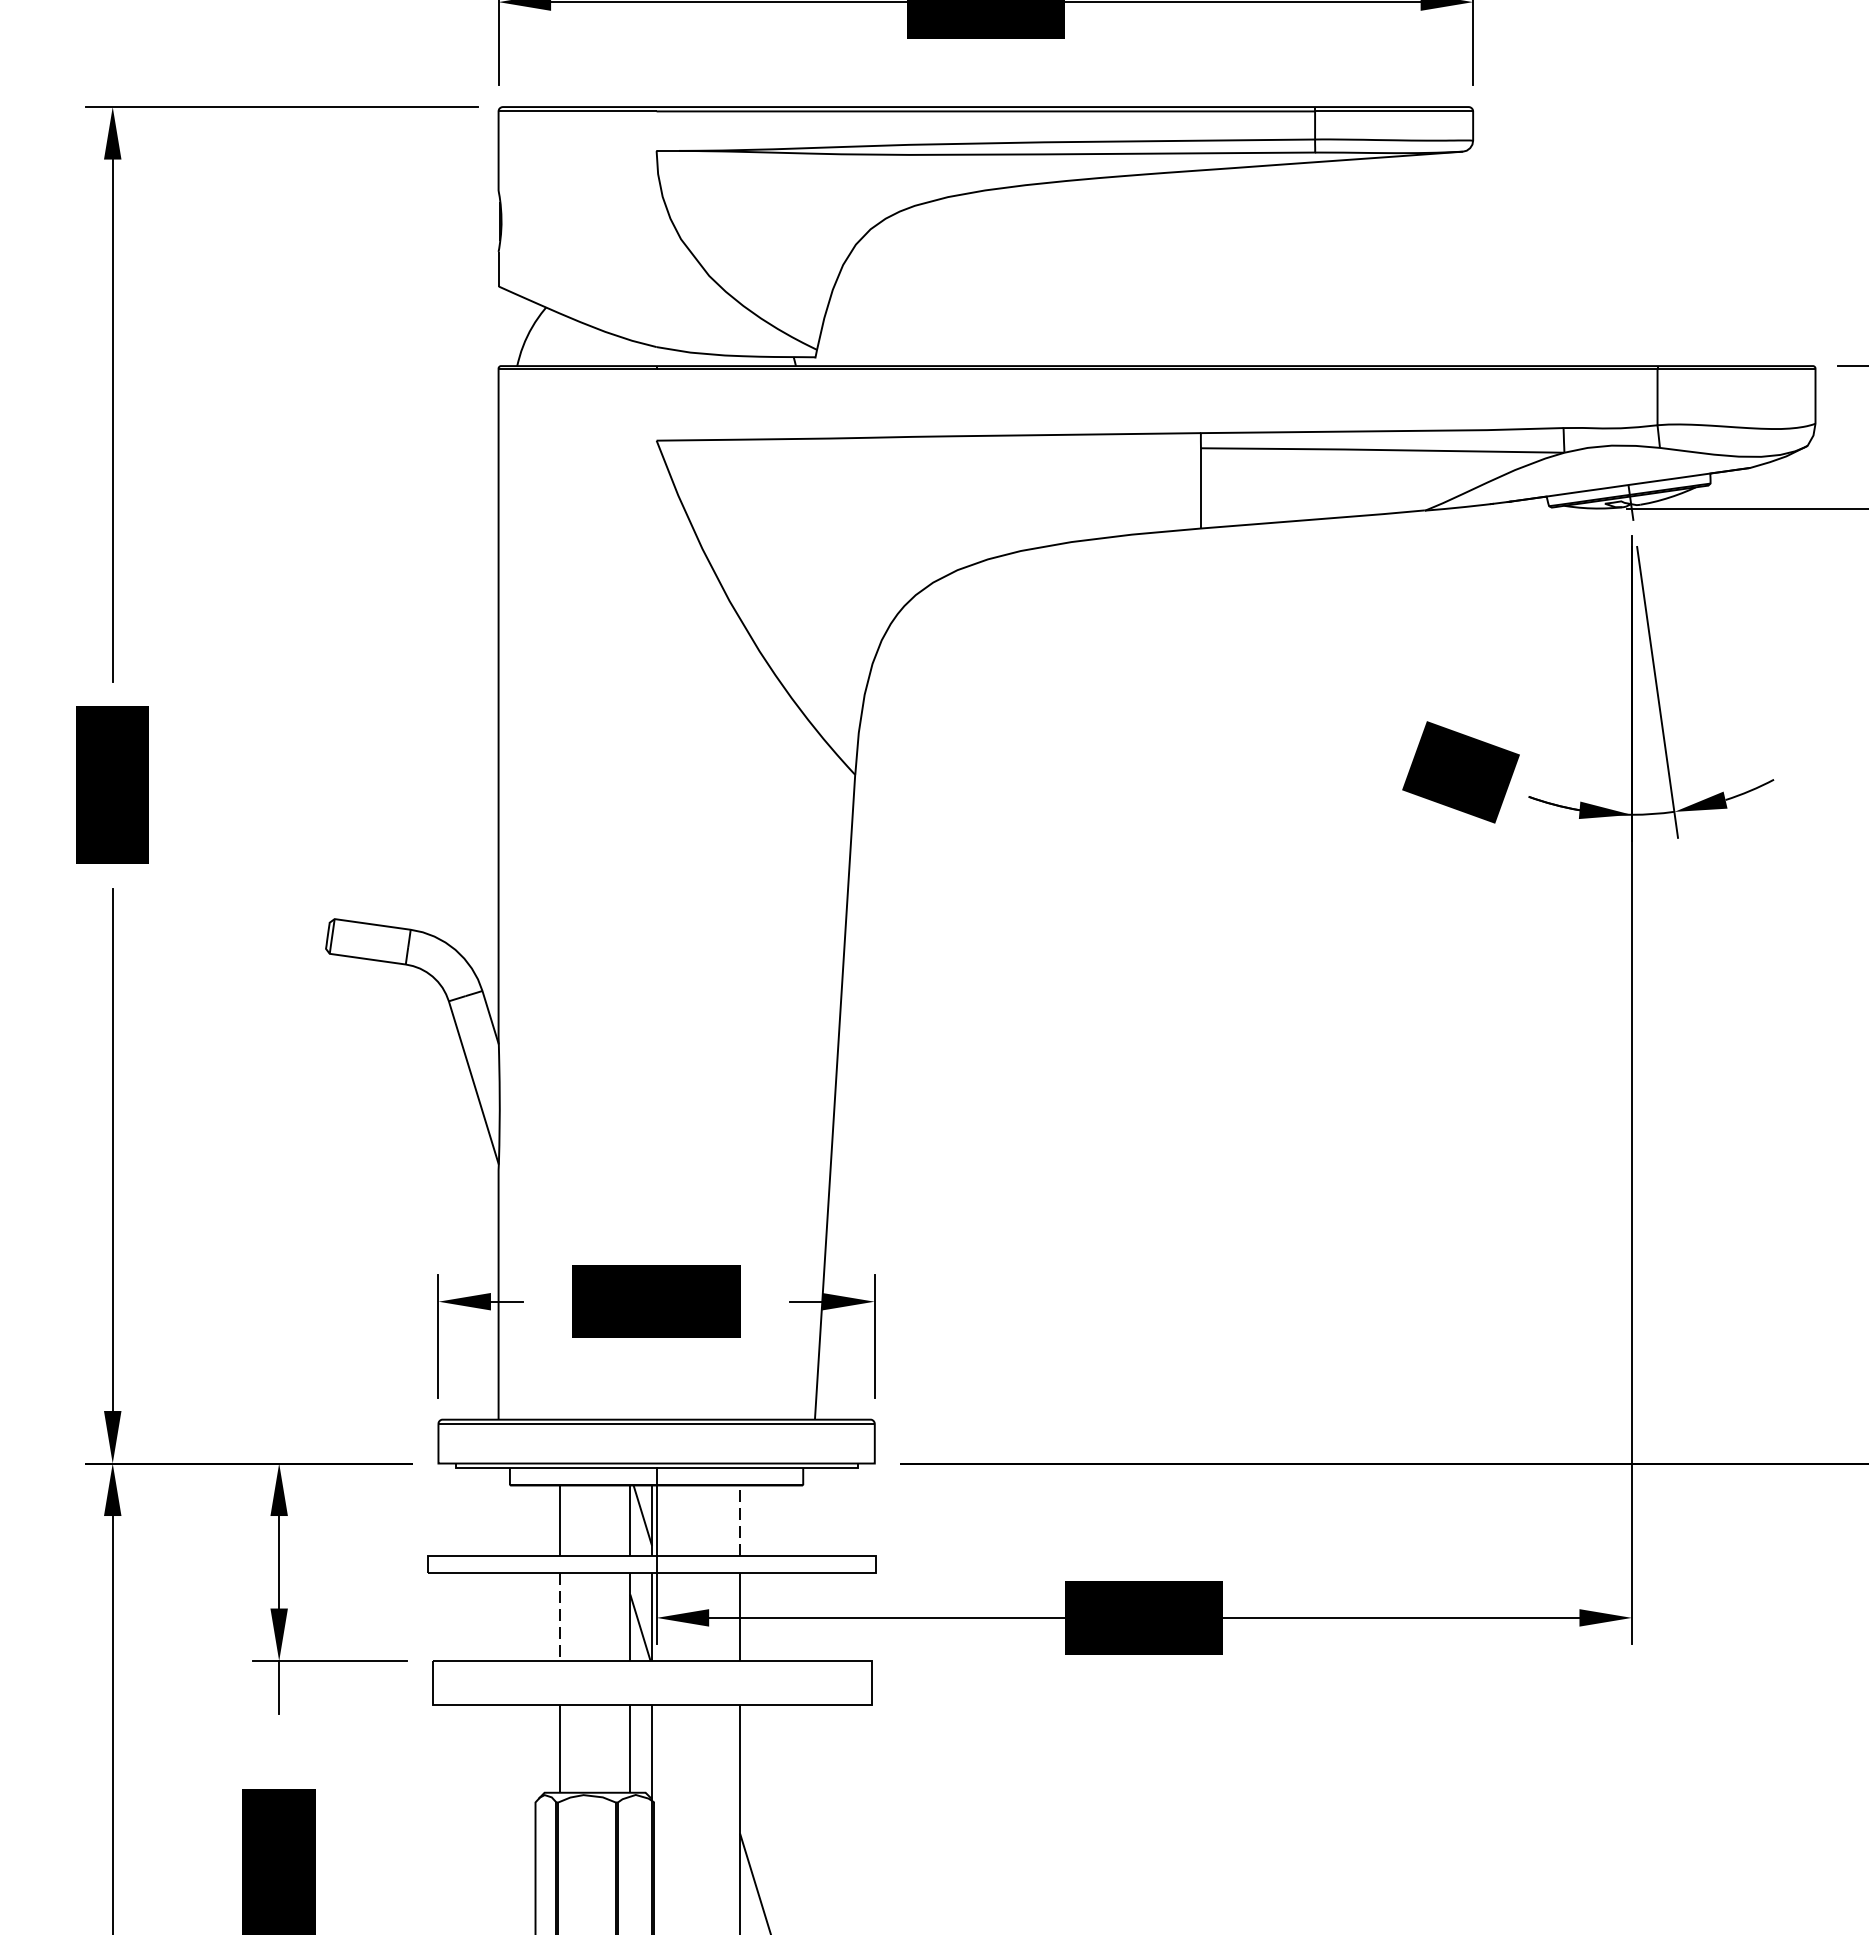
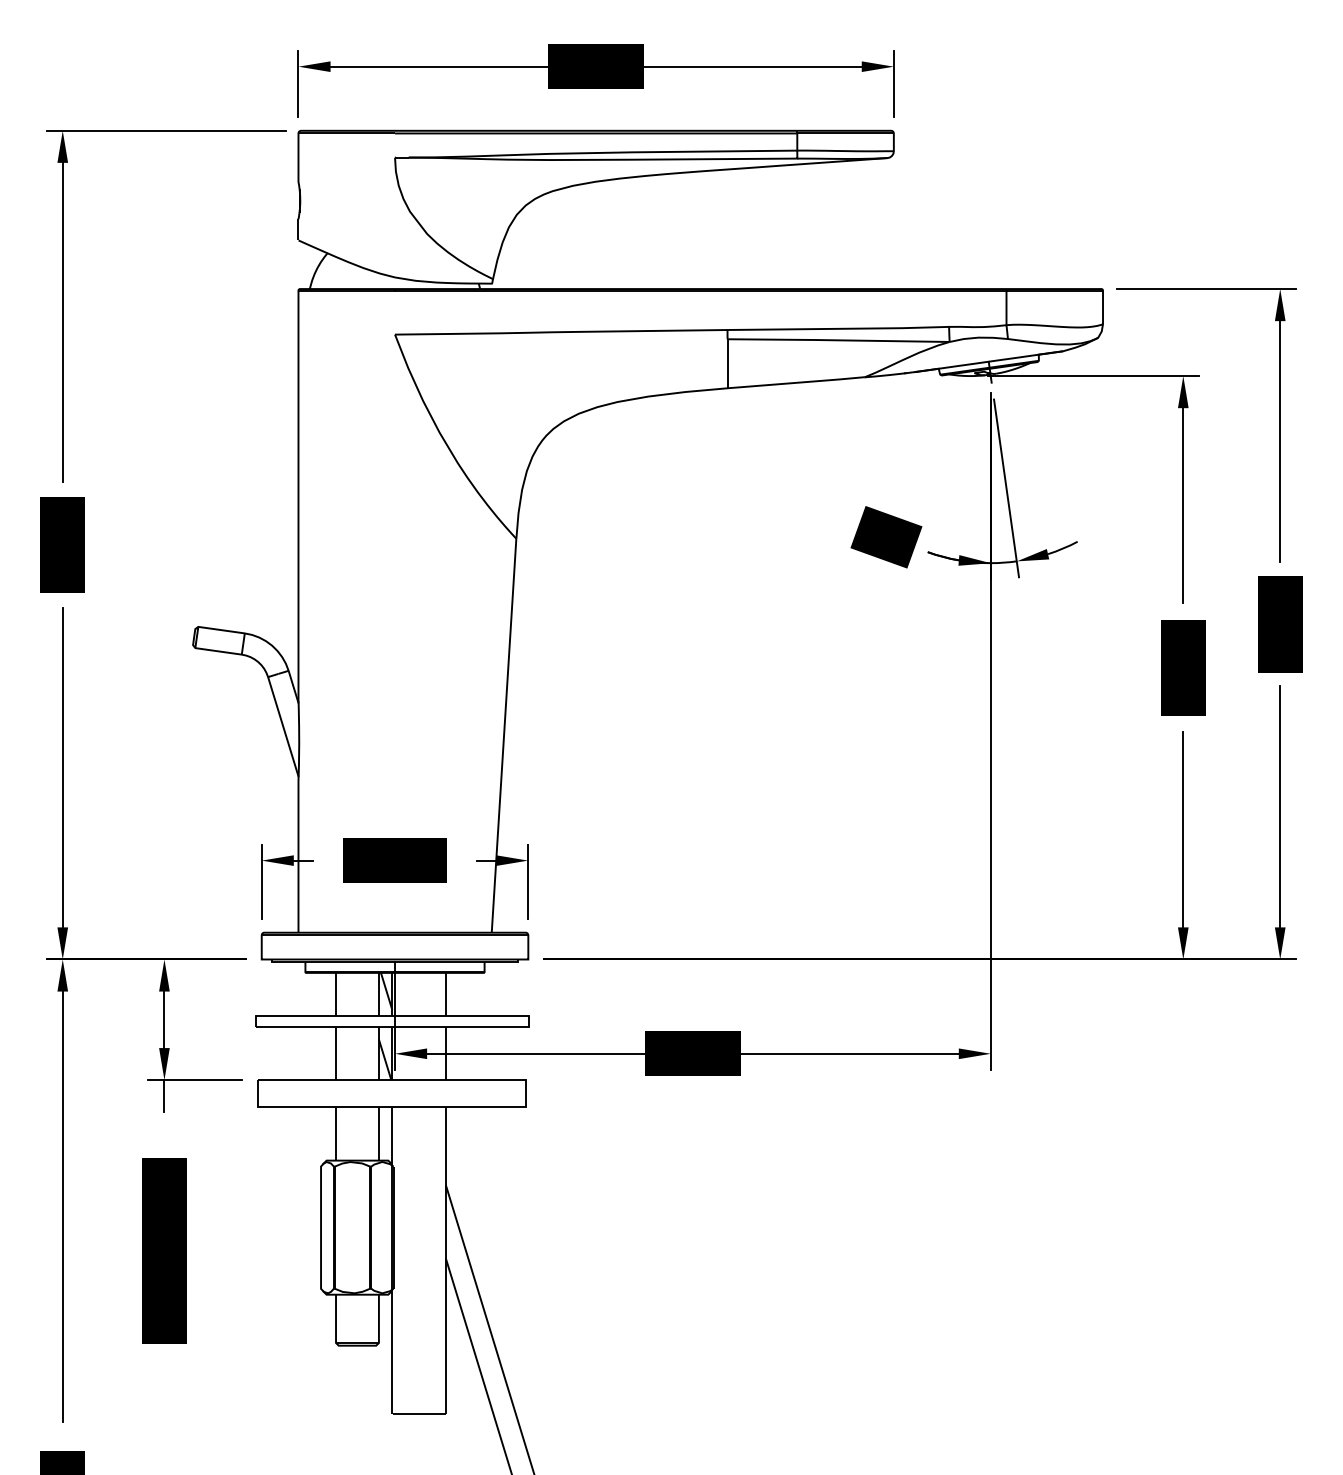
line: (739, 1519) -> (445, 993), dashed -> solid
line: (560, 1617) -> (336, 1053), dashed -> solid

